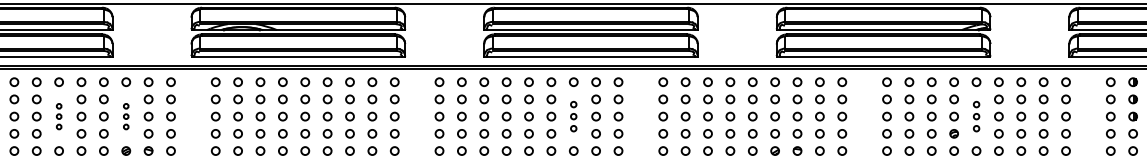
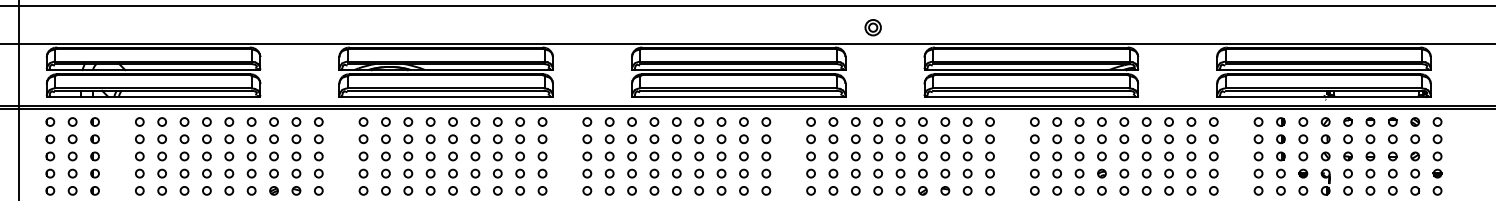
part: (58, 116) -> (206, 156), size x1.67
part: (125, 116) -> (273, 156), size x1.67
part: (573, 116) -> (721, 156), size x1.43
part: (976, 116) -> (1124, 156), size x1.43

